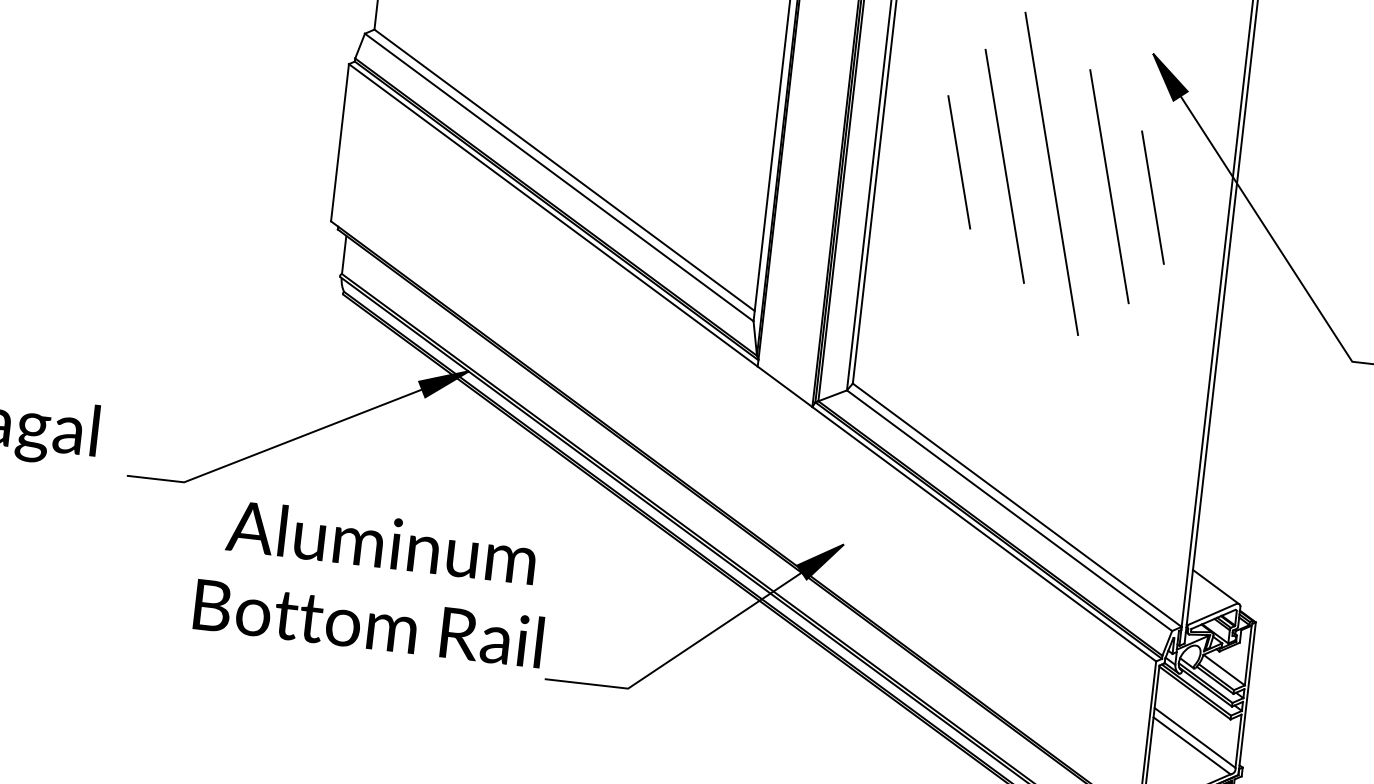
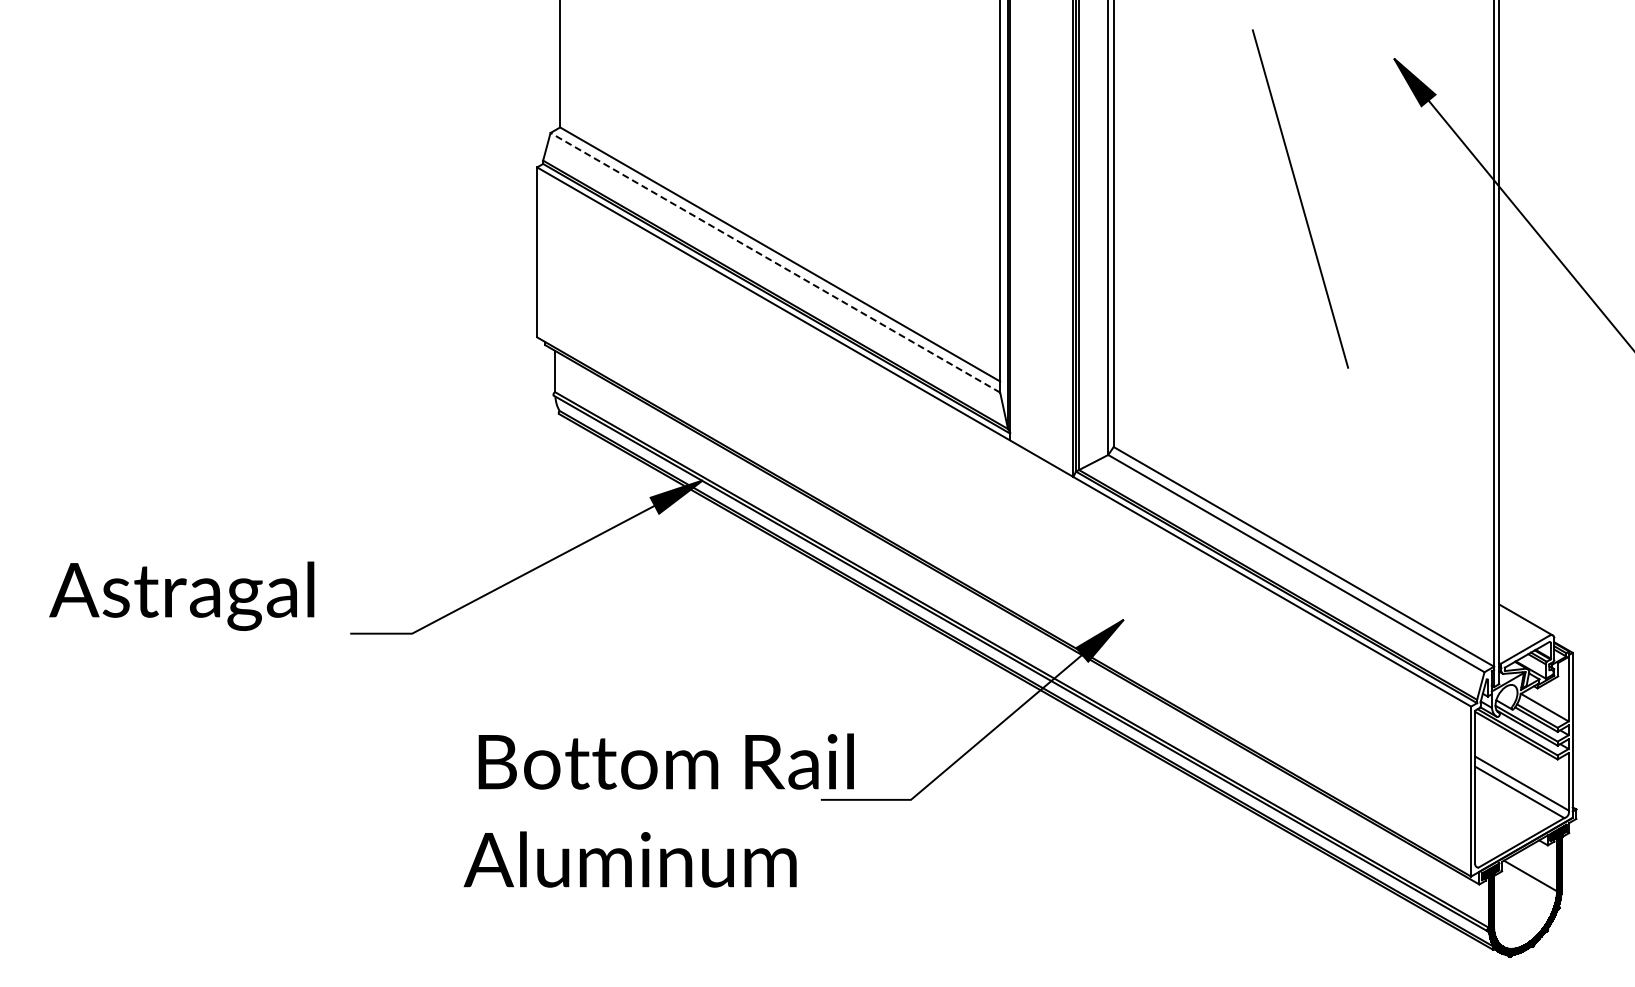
line: (959, 161) -> (1200, 197), removed
line: (1004, 166) -> (1249, 196), removed
line: (559, 177) -> (775, 262), solid -> dashed
line: (1109, 186) -> (1363, 205), removed
line: (1153, 197) -> (1411, 211), removed
text: (381, 542) -> (629, 859), moved
text: (368, 623) -> (665, 761), moved

